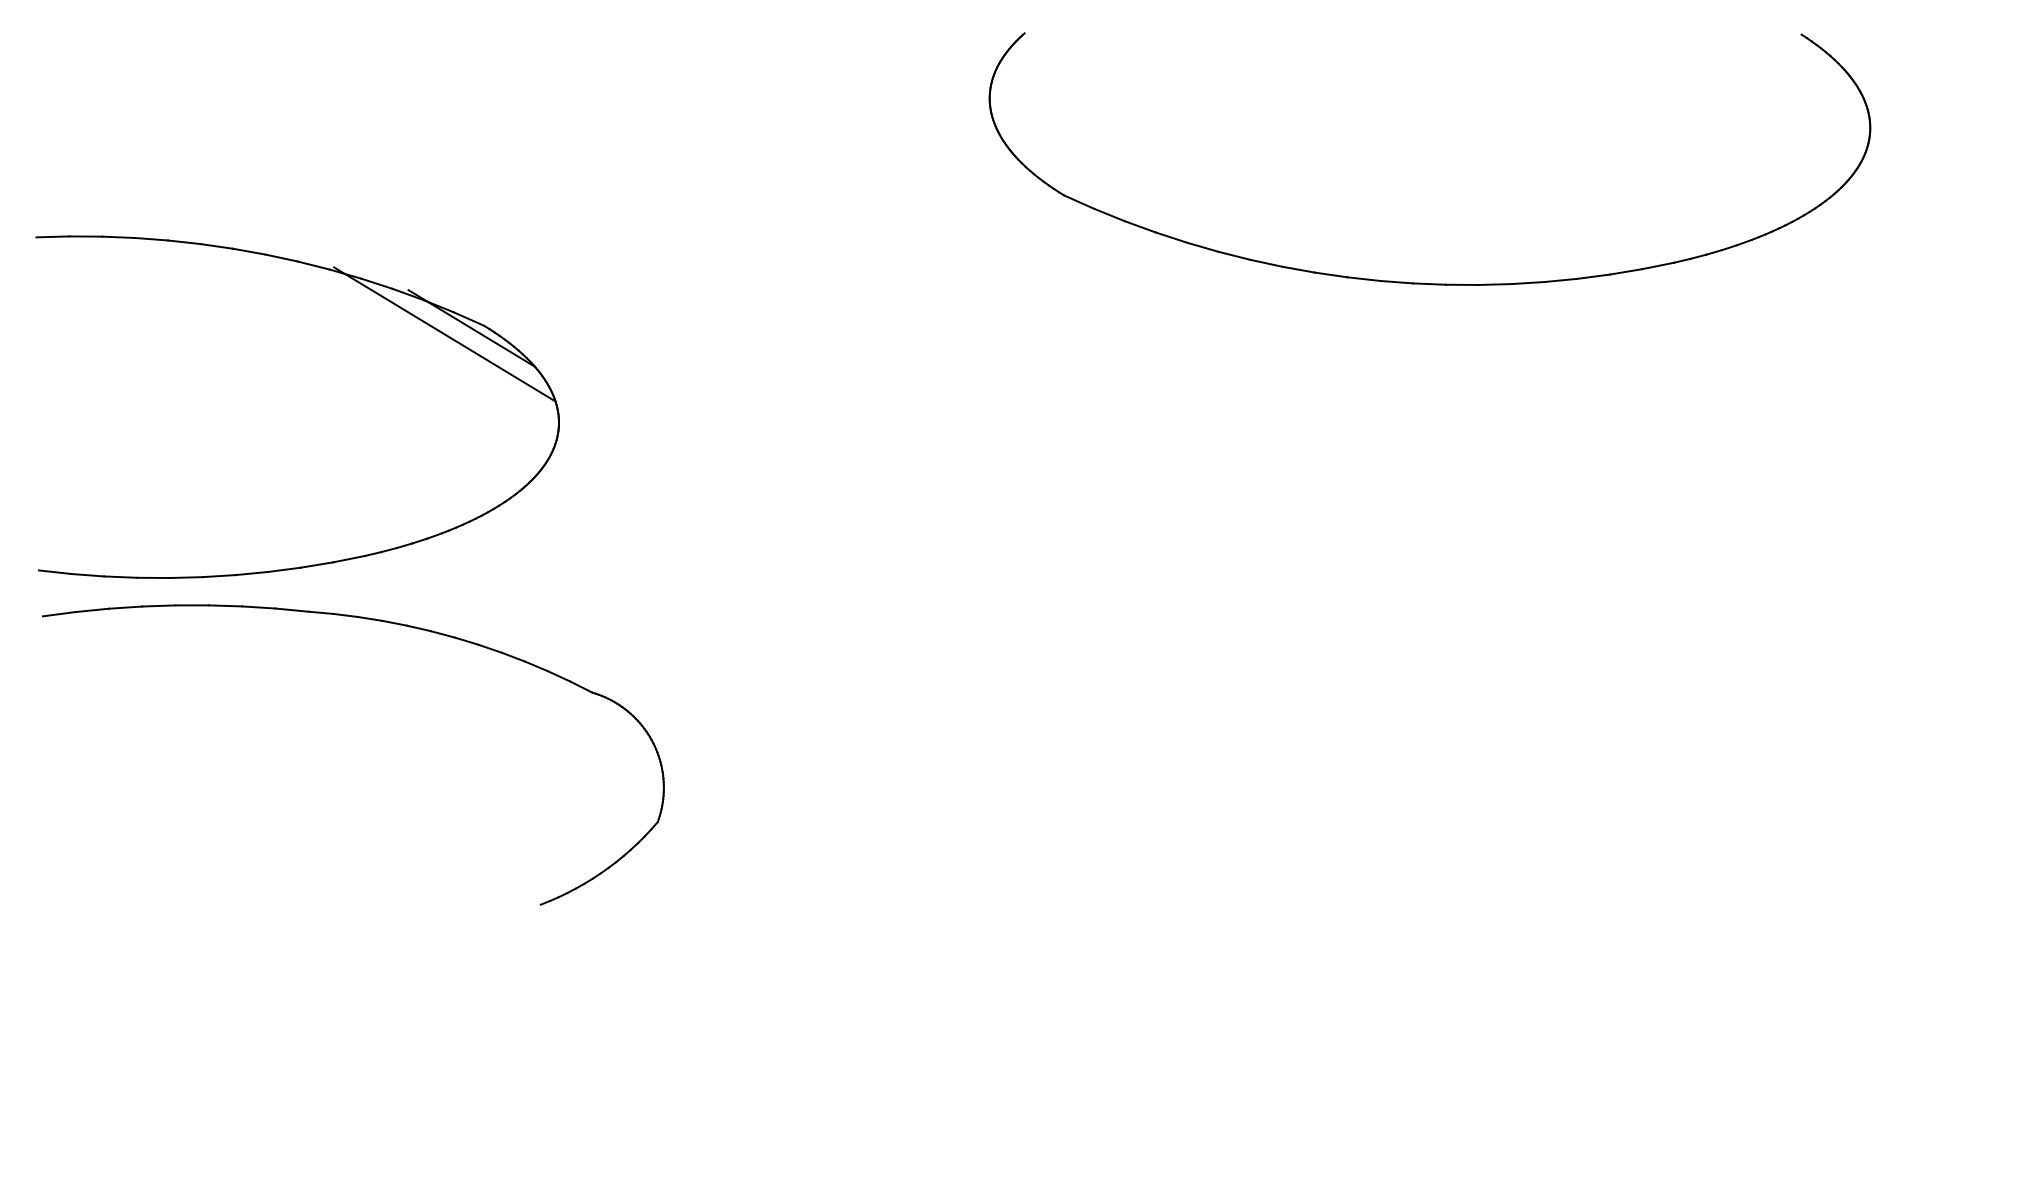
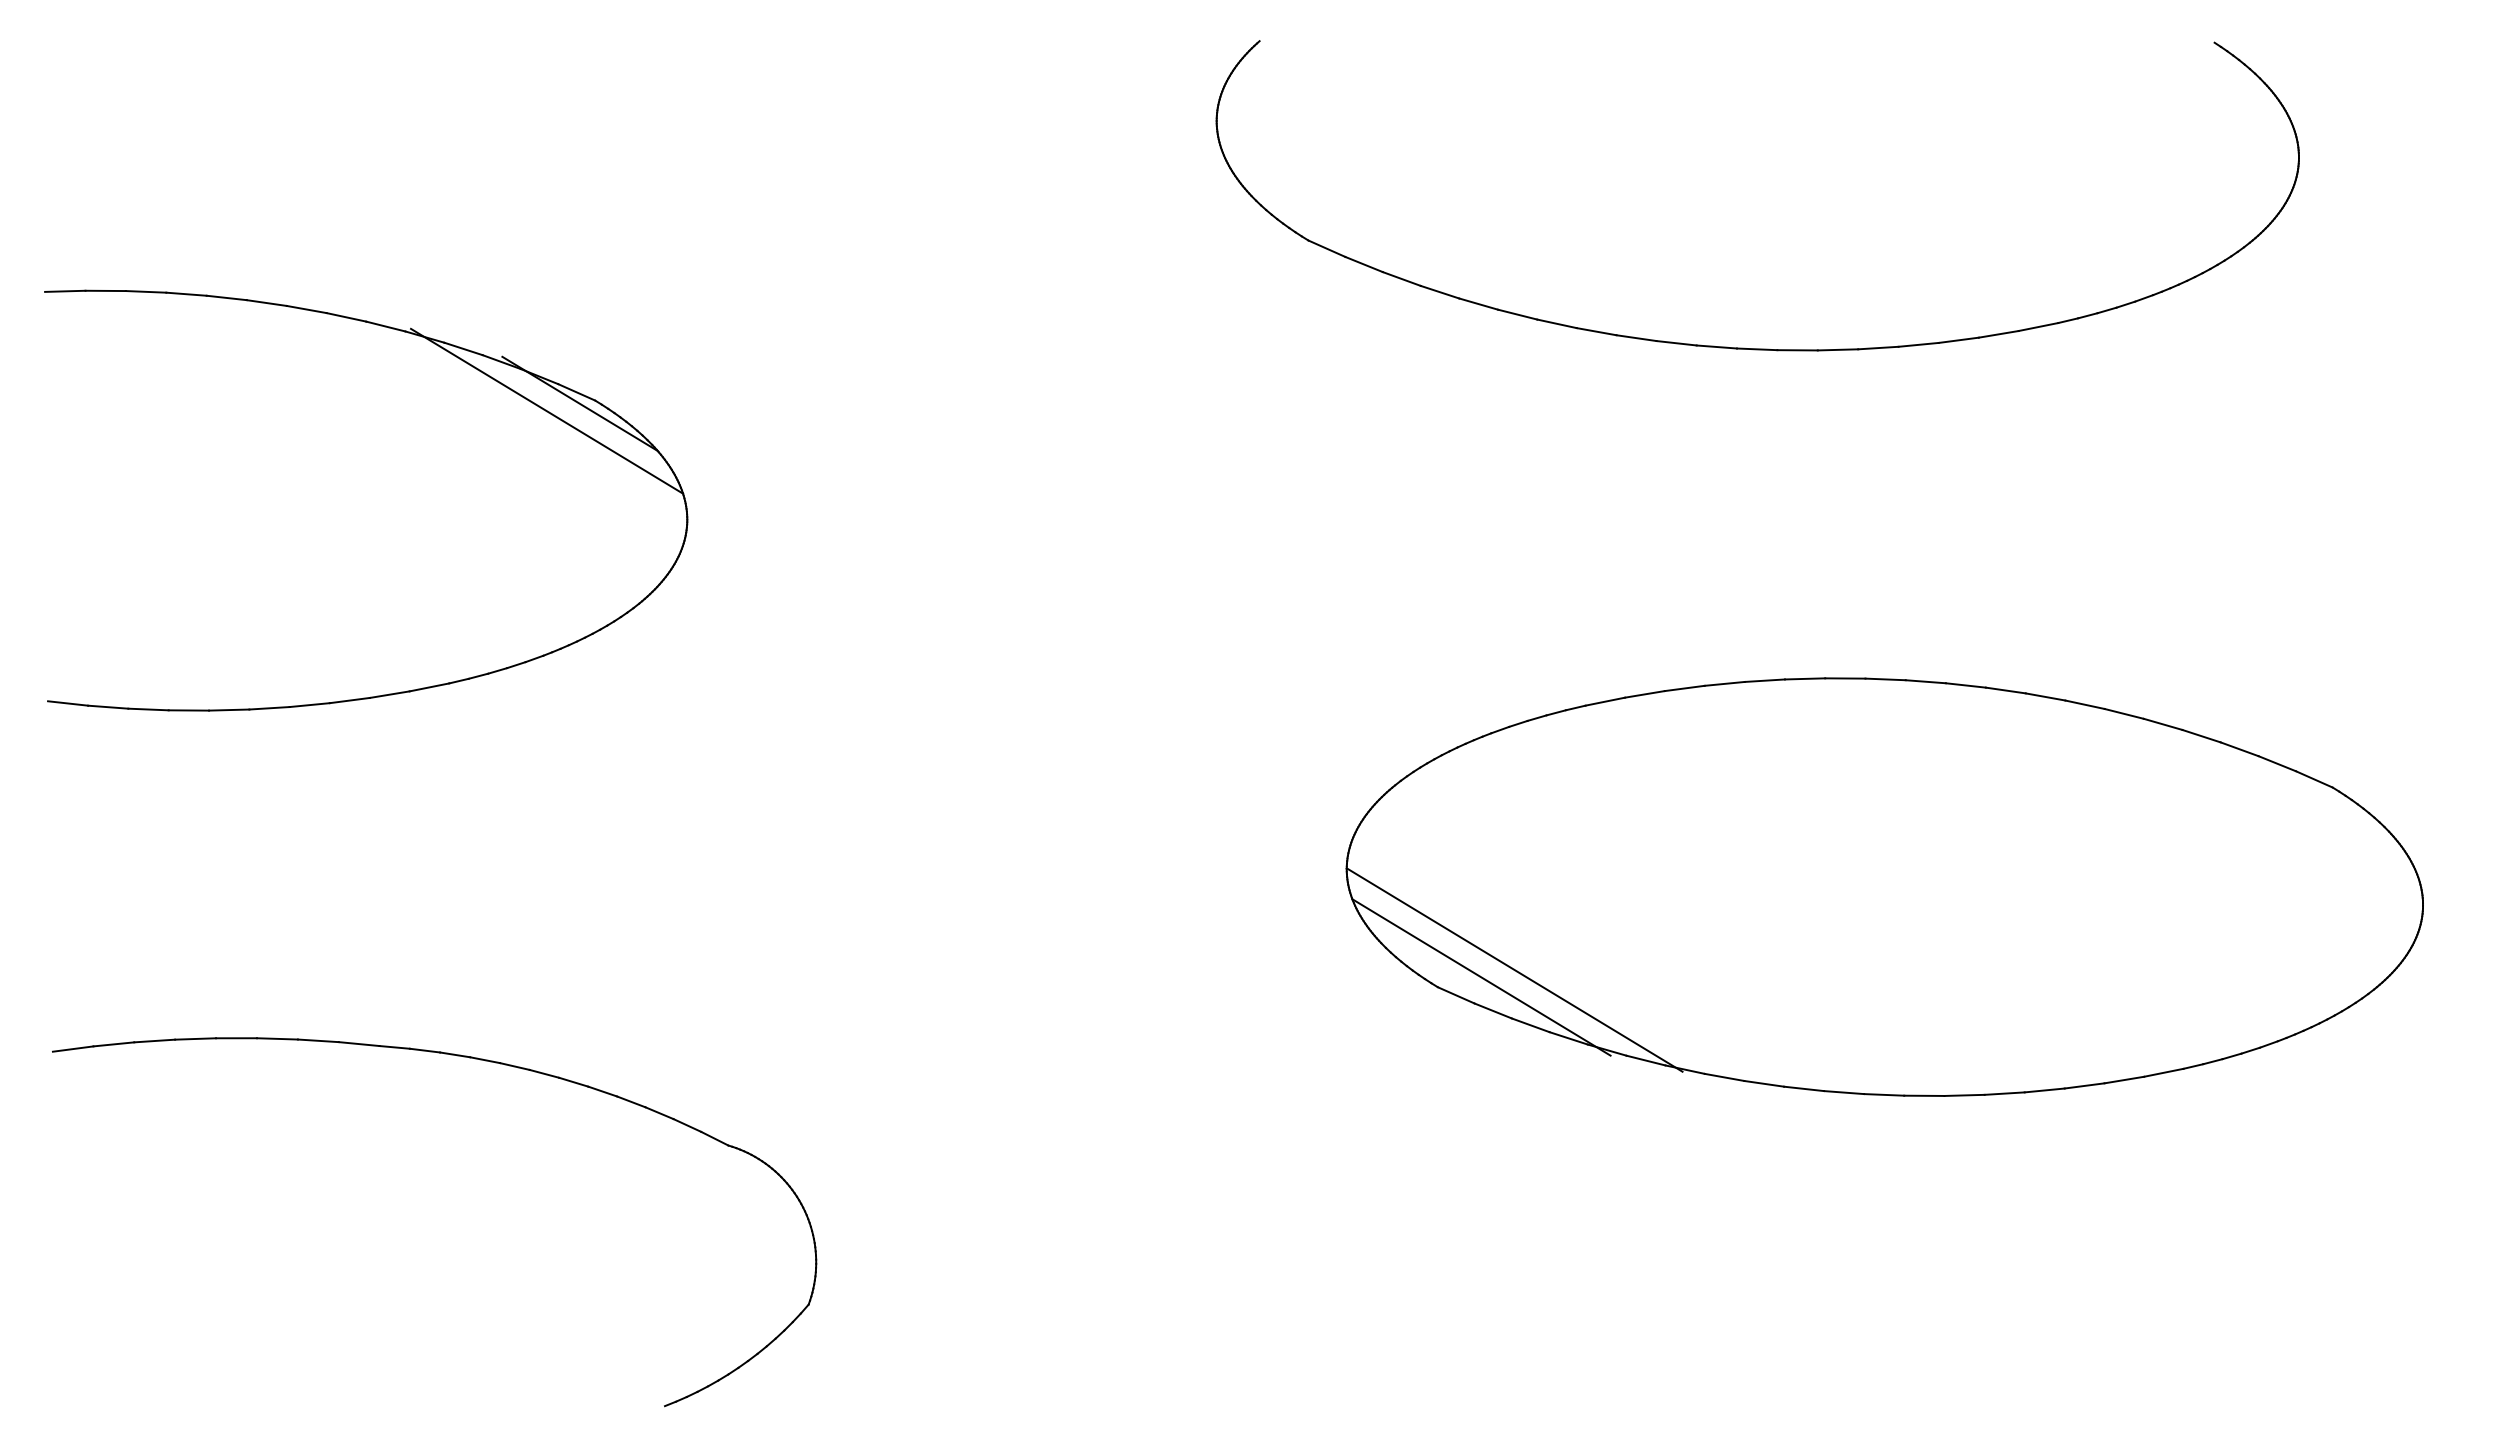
part: (376, 621) -> (463, 1057), moved
part: (1533, 721) -> (1884, 886), added

